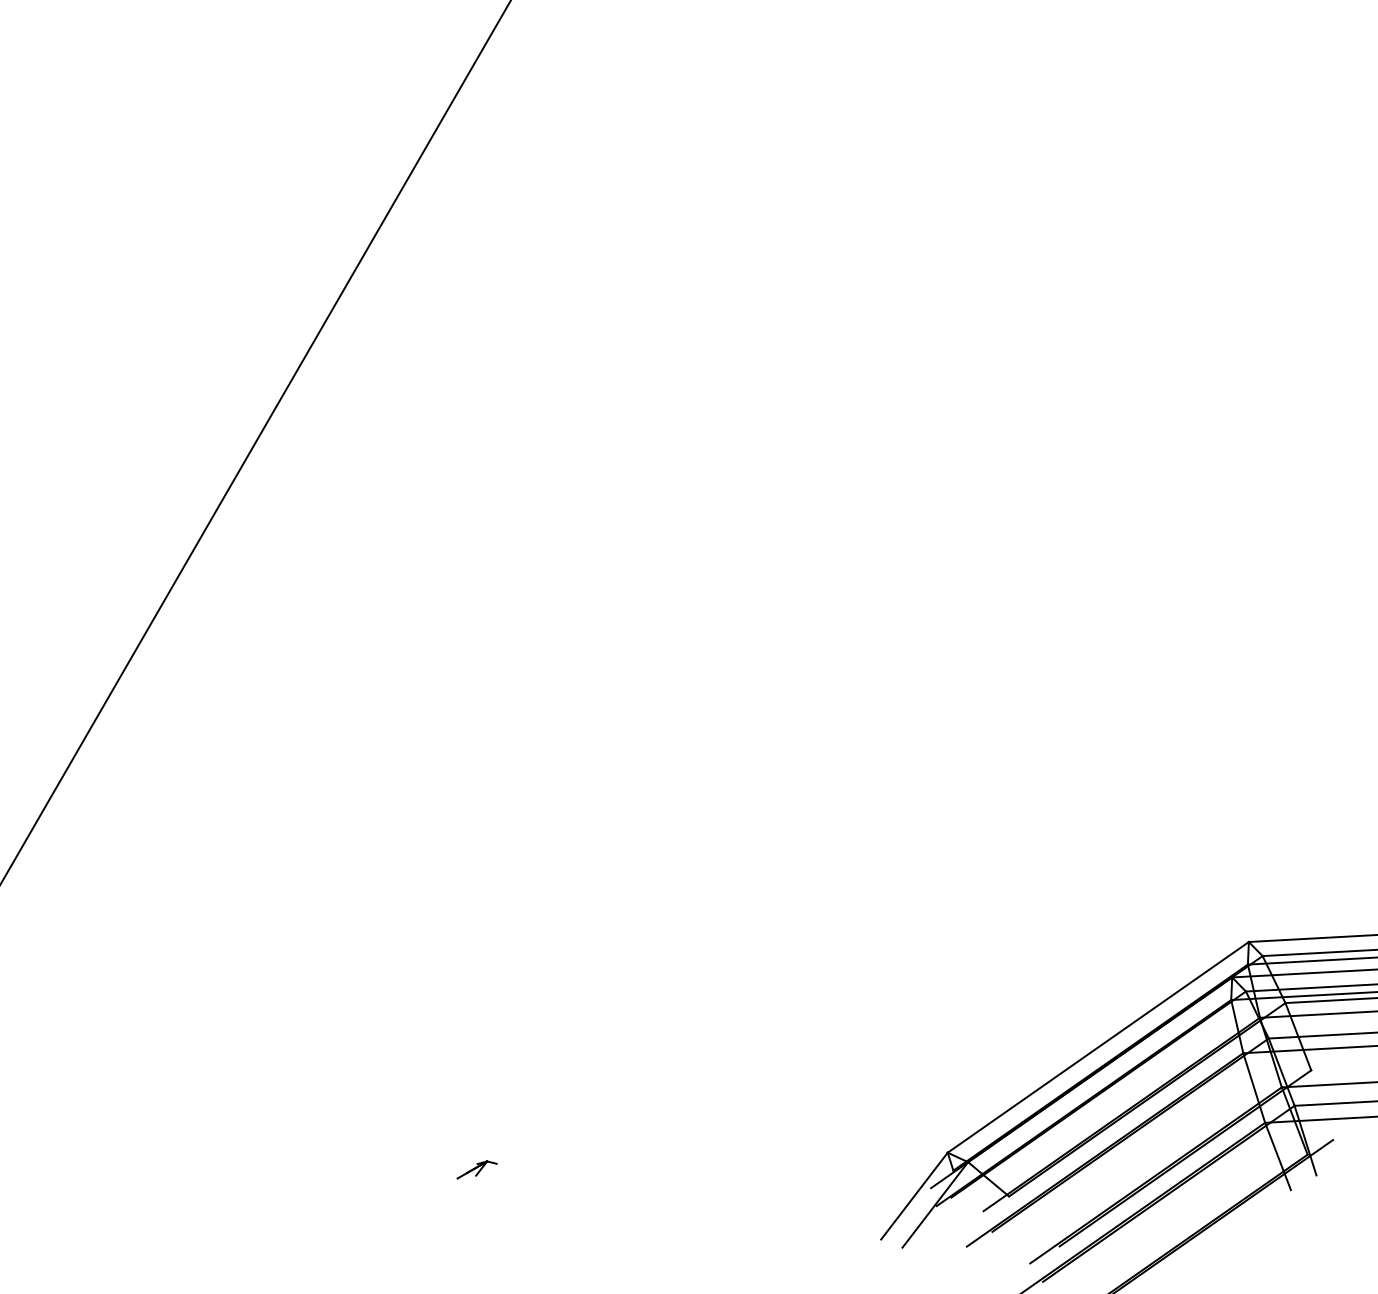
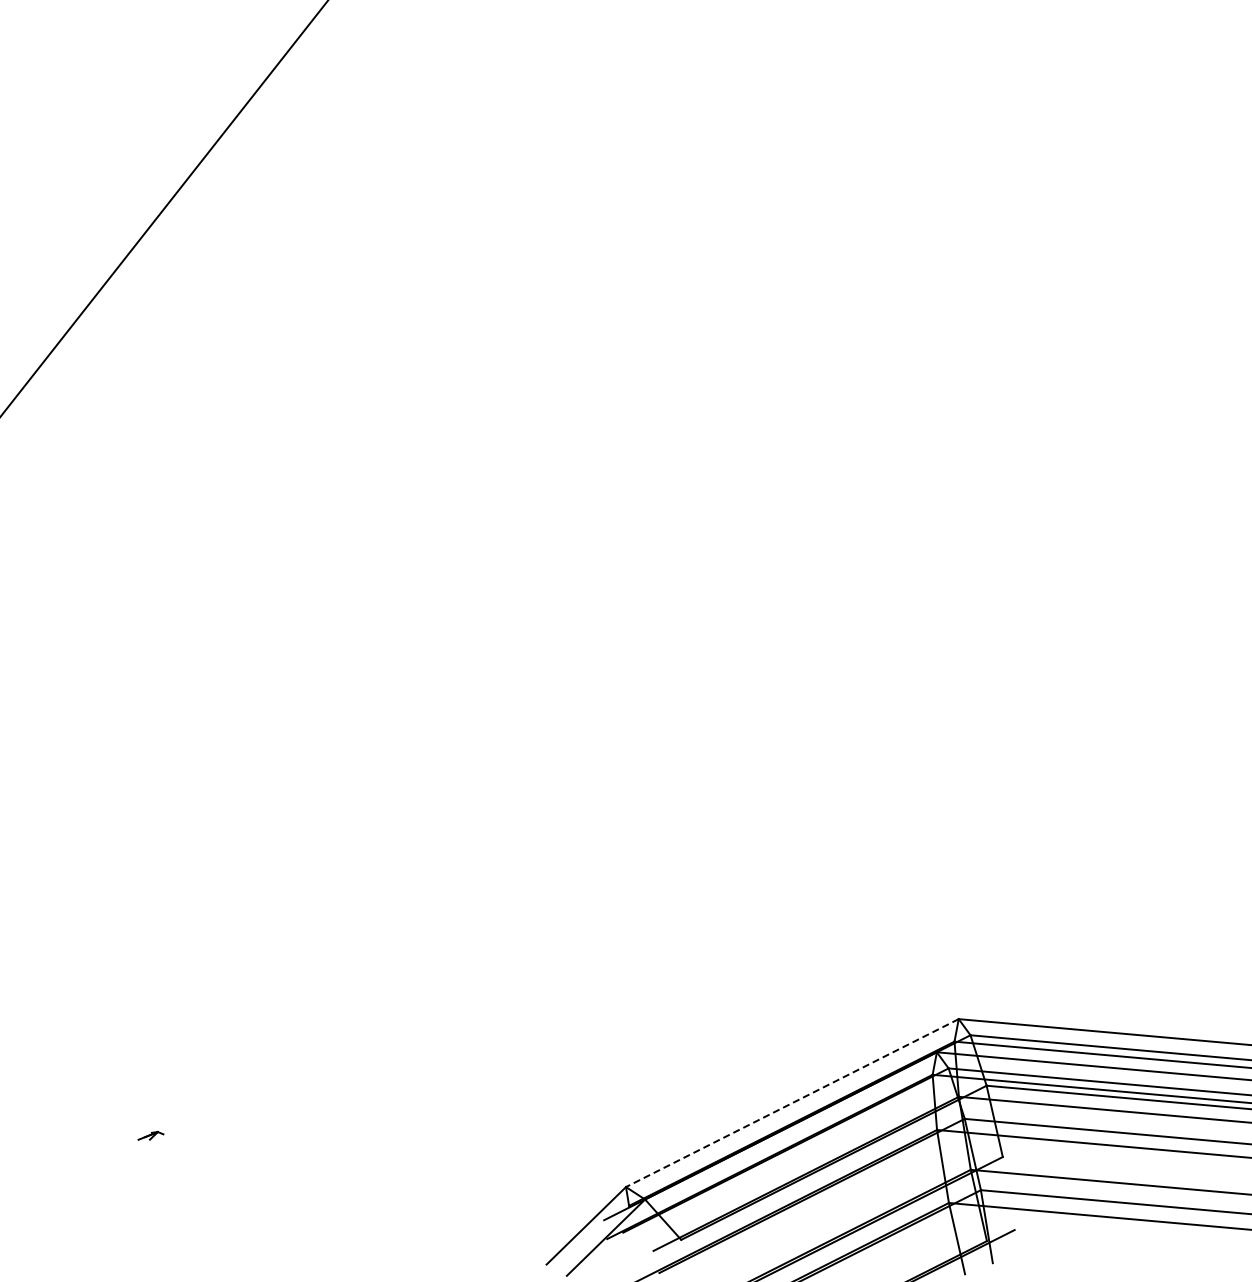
line: (1098, 1047) -> (792, 1103), solid -> dashed
part: (476, 1169) -> (150, 1135), size x0.6

